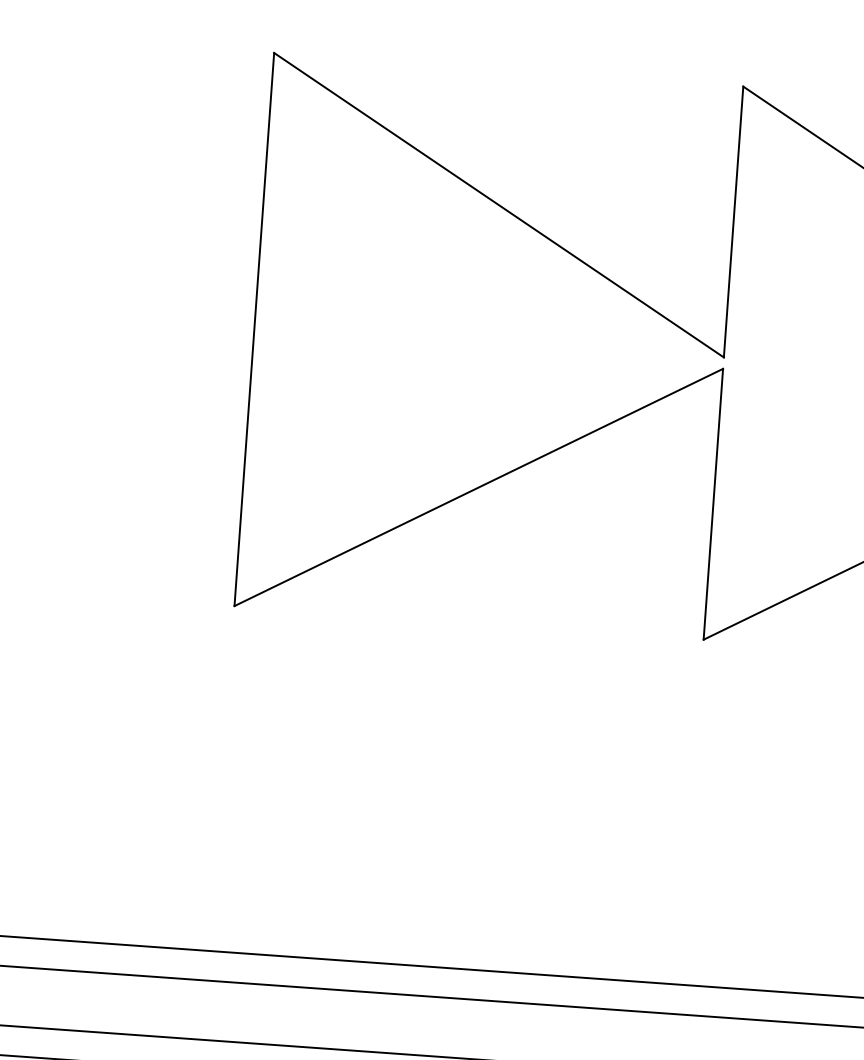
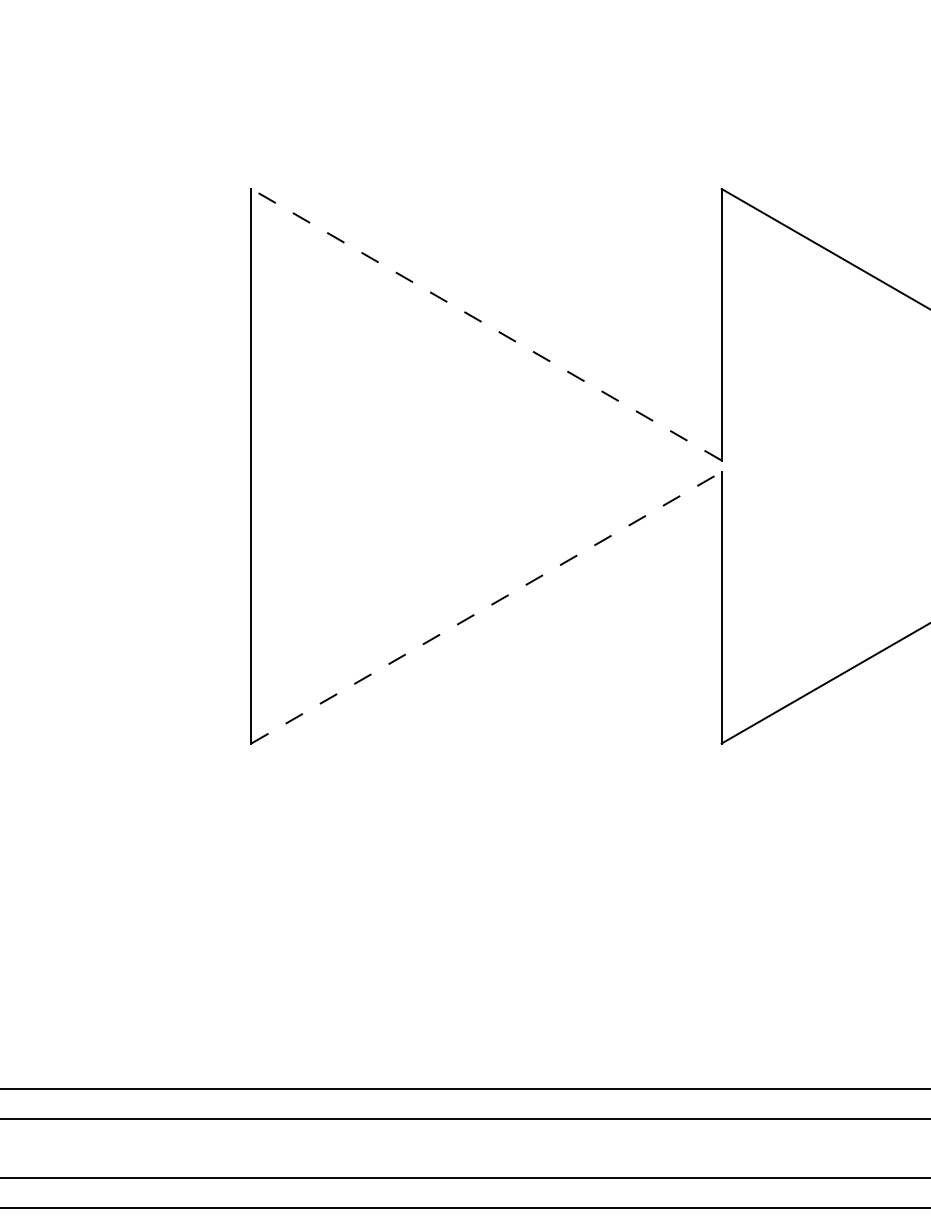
line: (499, 204) -> (486, 324), solid -> dashed
line: (478, 487) -> (486, 607), solid -> dashed

